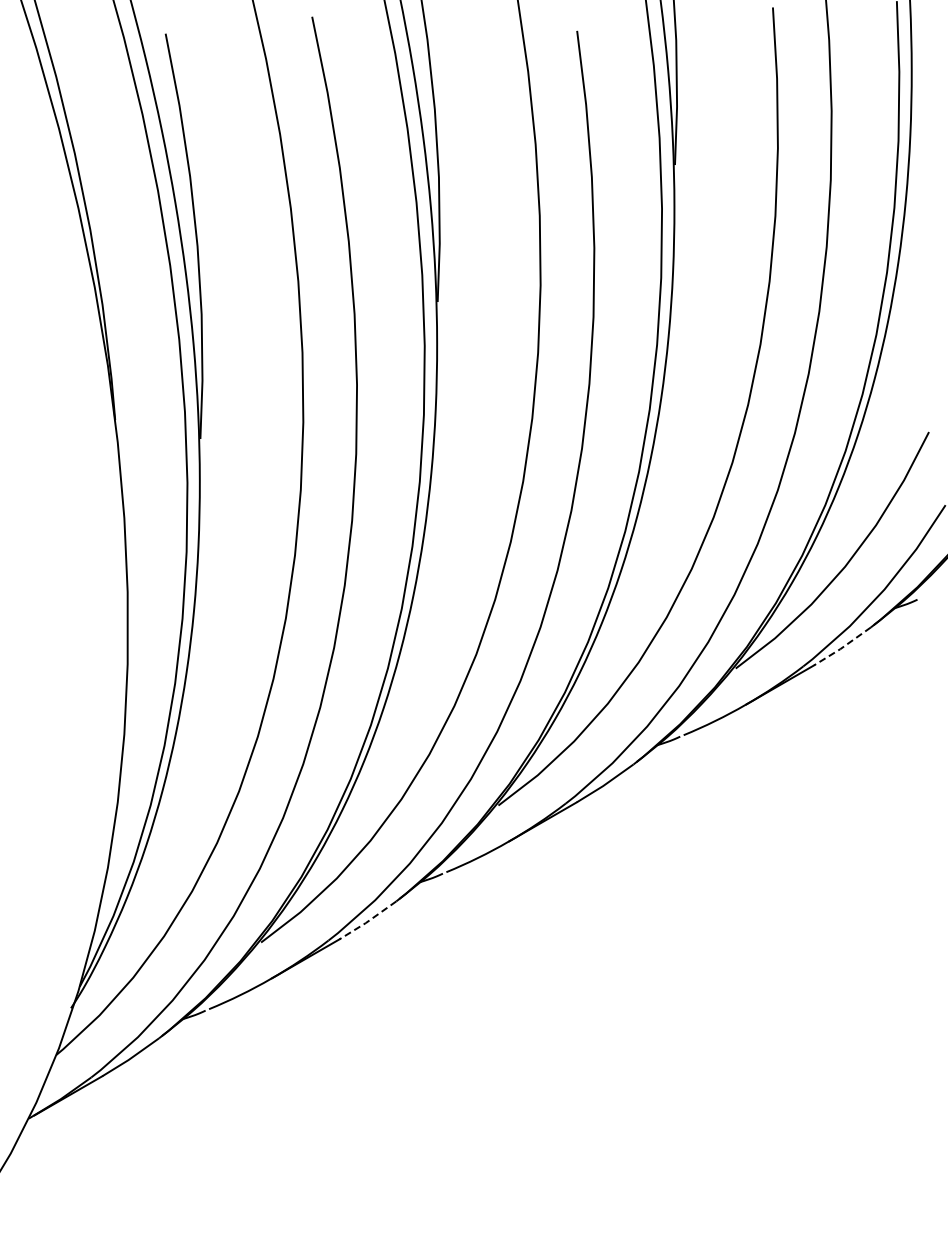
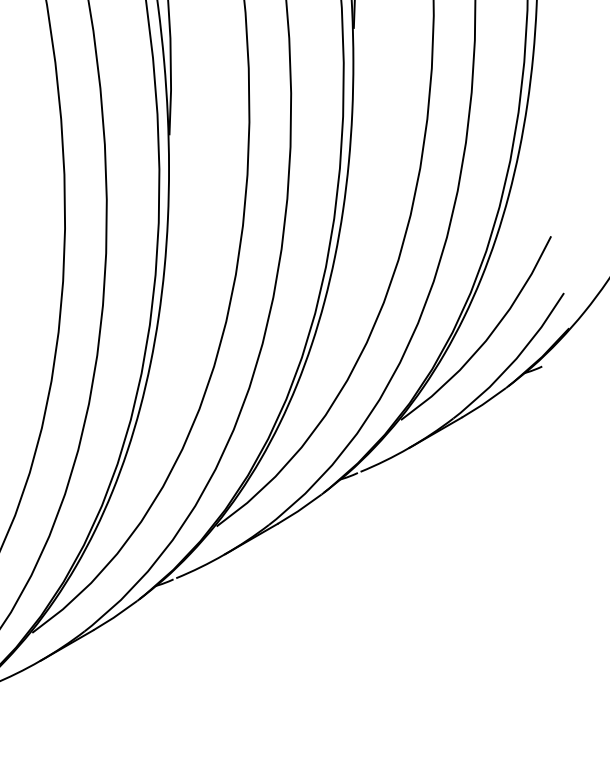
line: (842, 647) -> (483, 403), dashed -> solid
line: (368, 921) -> (115, 616), dashed -> solid

